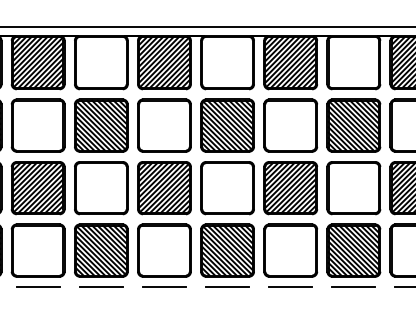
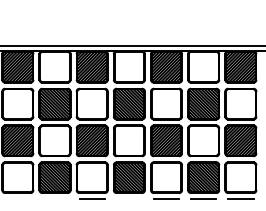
line: (37, 287) -> (17, 199), removed
line: (100, 287) -> (54, 199), removed
line: (227, 287) -> (129, 199), removed

